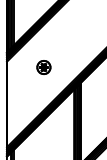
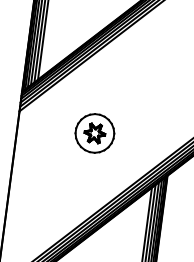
part: (43, 67) -> (94, 133), size x1.4

